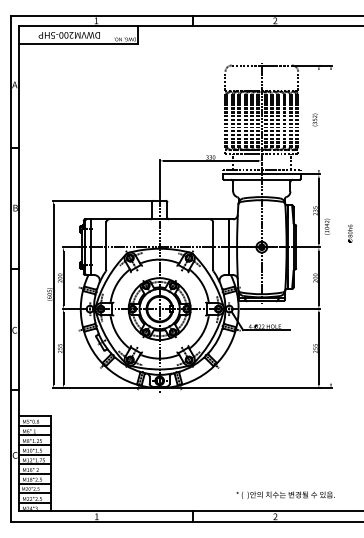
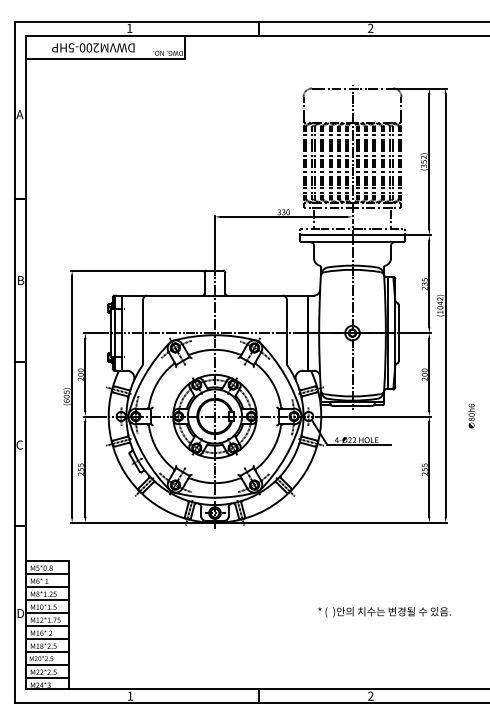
line: (319, 119) -> (429, 161), added
line: (330, 226) -> (445, 305), added
text: (350, 233) -> (471, 415), moved
text: (15, 455) -> (20, 613), C -> D
text: (285, 495) -> (384, 612), moved

